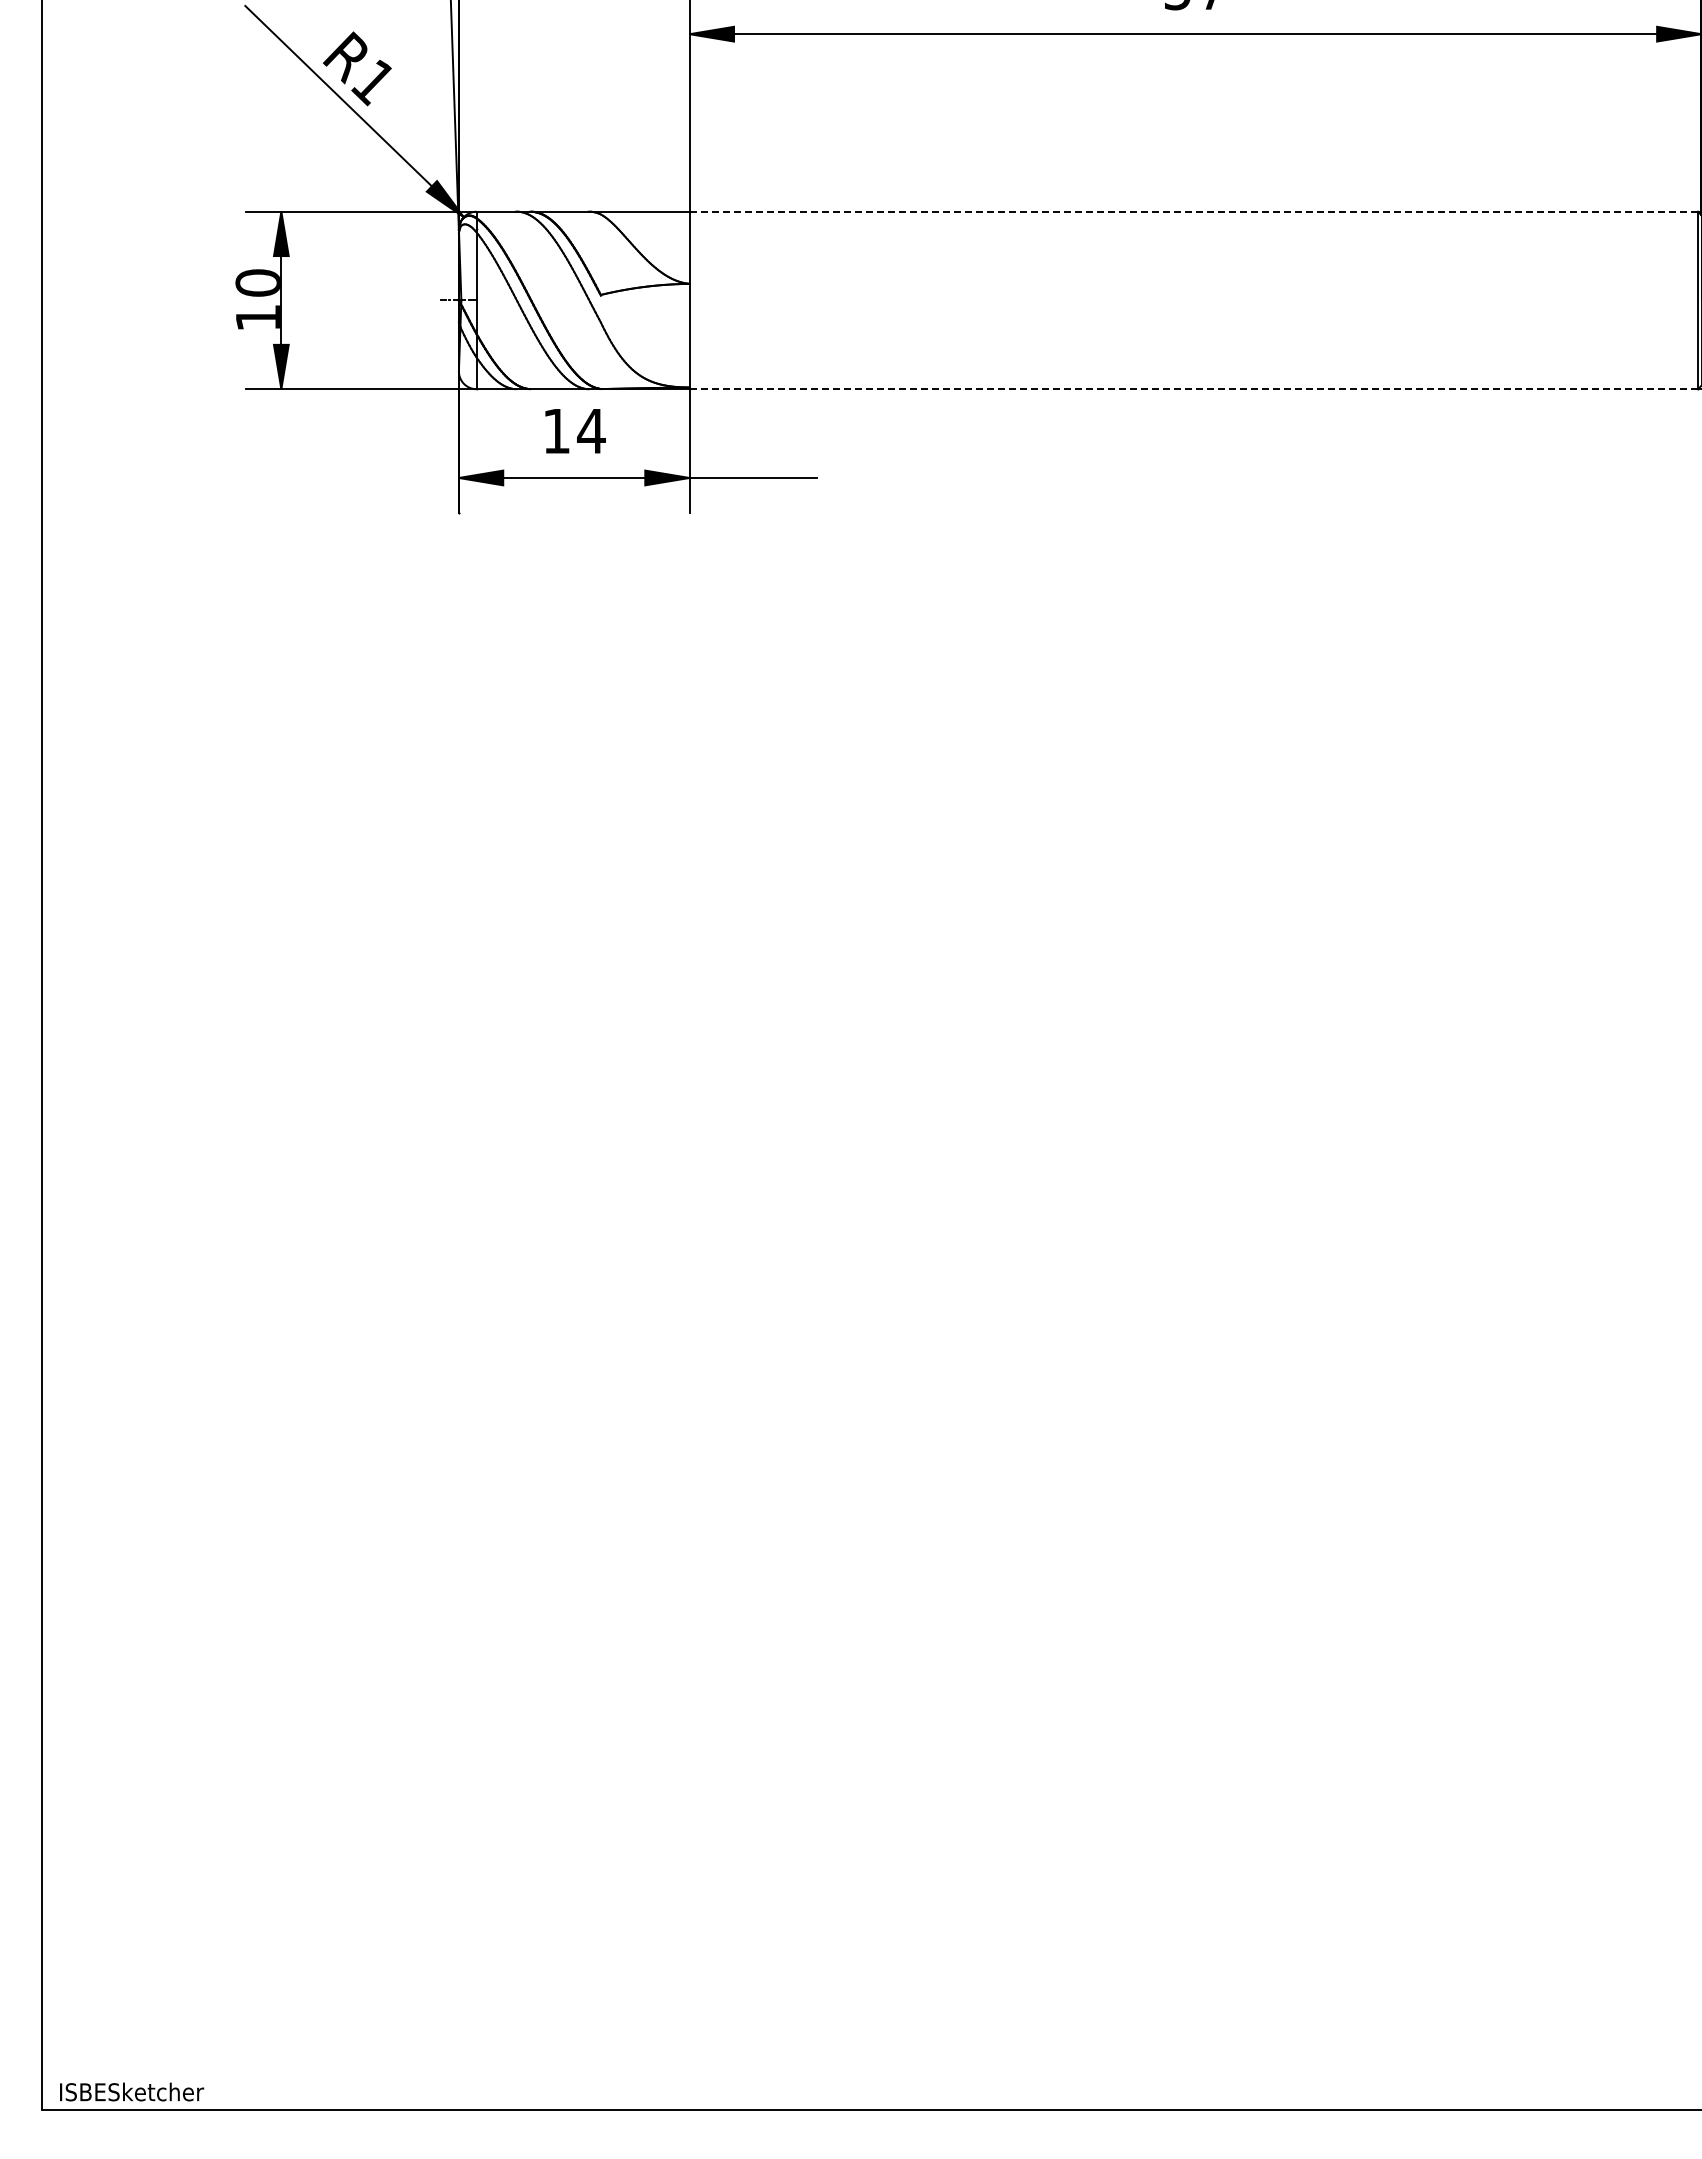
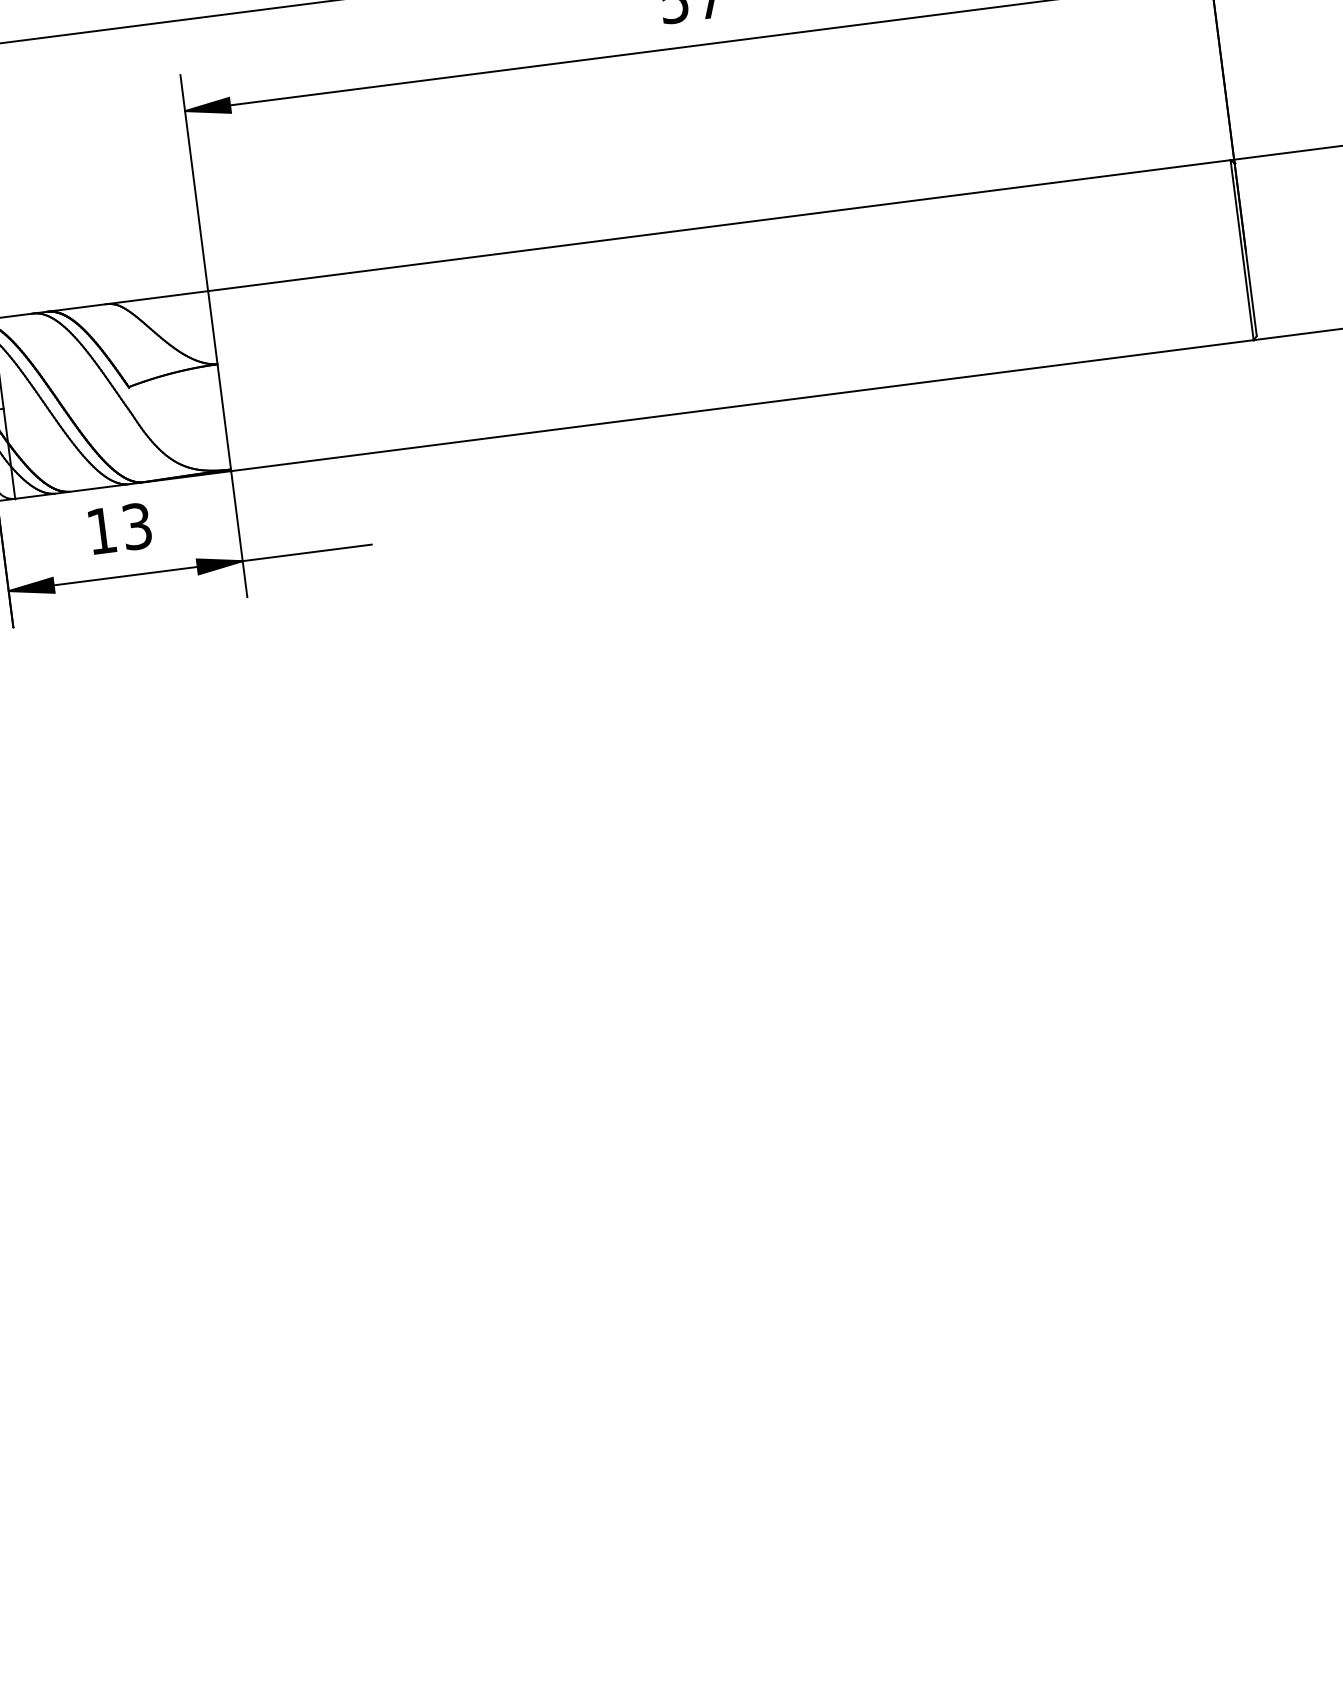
line: (1194, 211) -> (720, 225), dashed -> solid
line: (1194, 389) -> (743, 405), dashed -> solid
text: (591, 431) -> (137, 526), 14 -> 13

